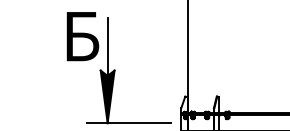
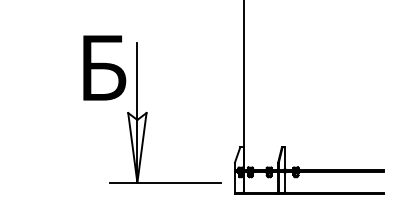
fill: (107, 96) -> (137, 147), removed

